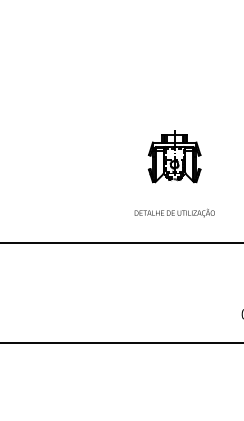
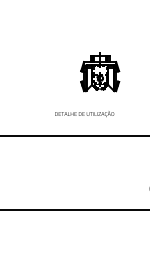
text: (174, 212) -> (84, 113), moved

